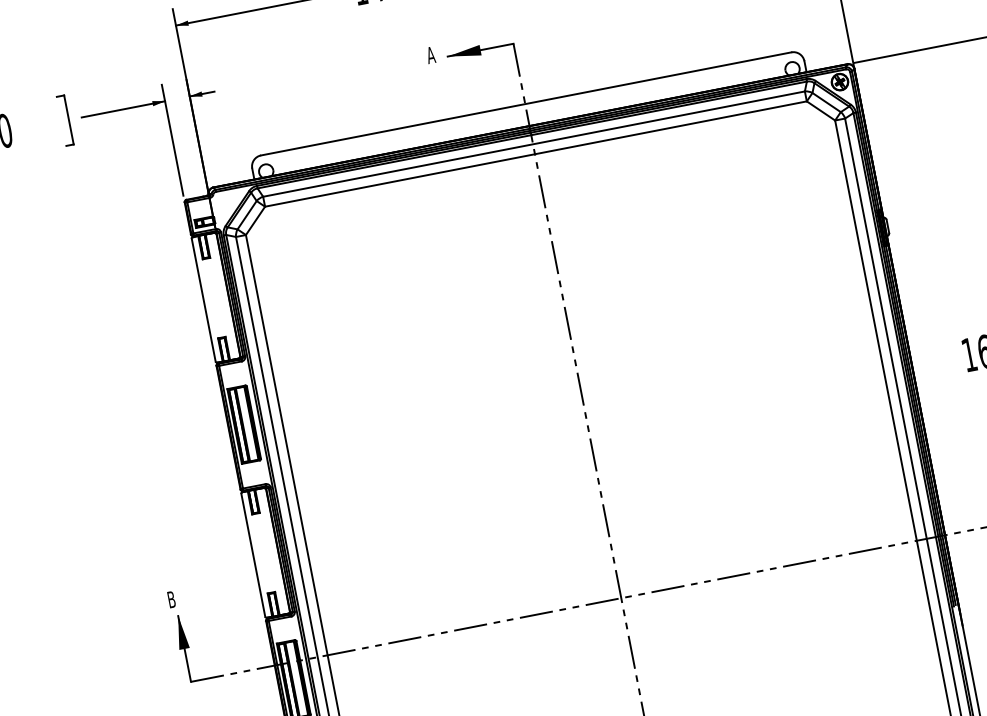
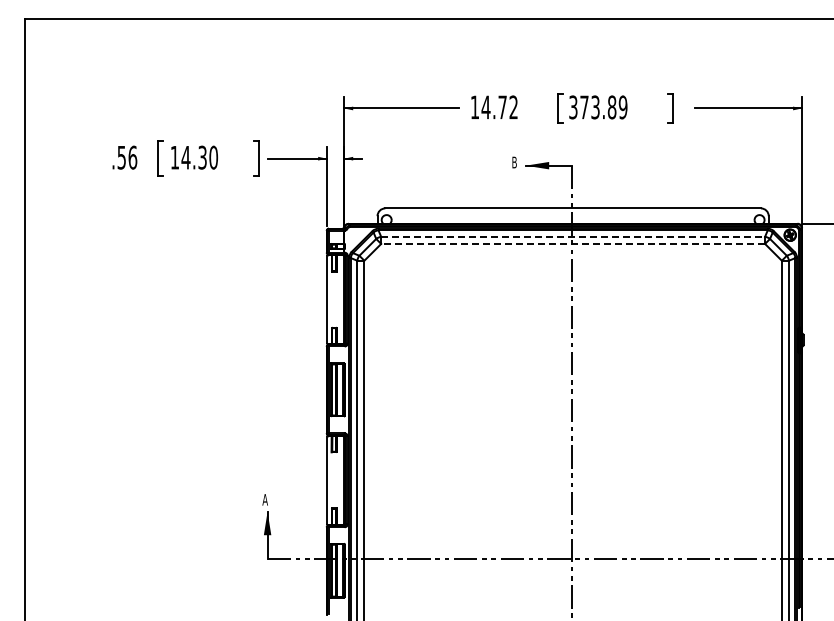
text: (430, 55) -> (514, 162), A -> B
line: (534, 143) -> (573, 236), solid -> dashed
line: (536, 153) -> (573, 243), solid -> dashed
text: (170, 599) -> (264, 499), B -> A

